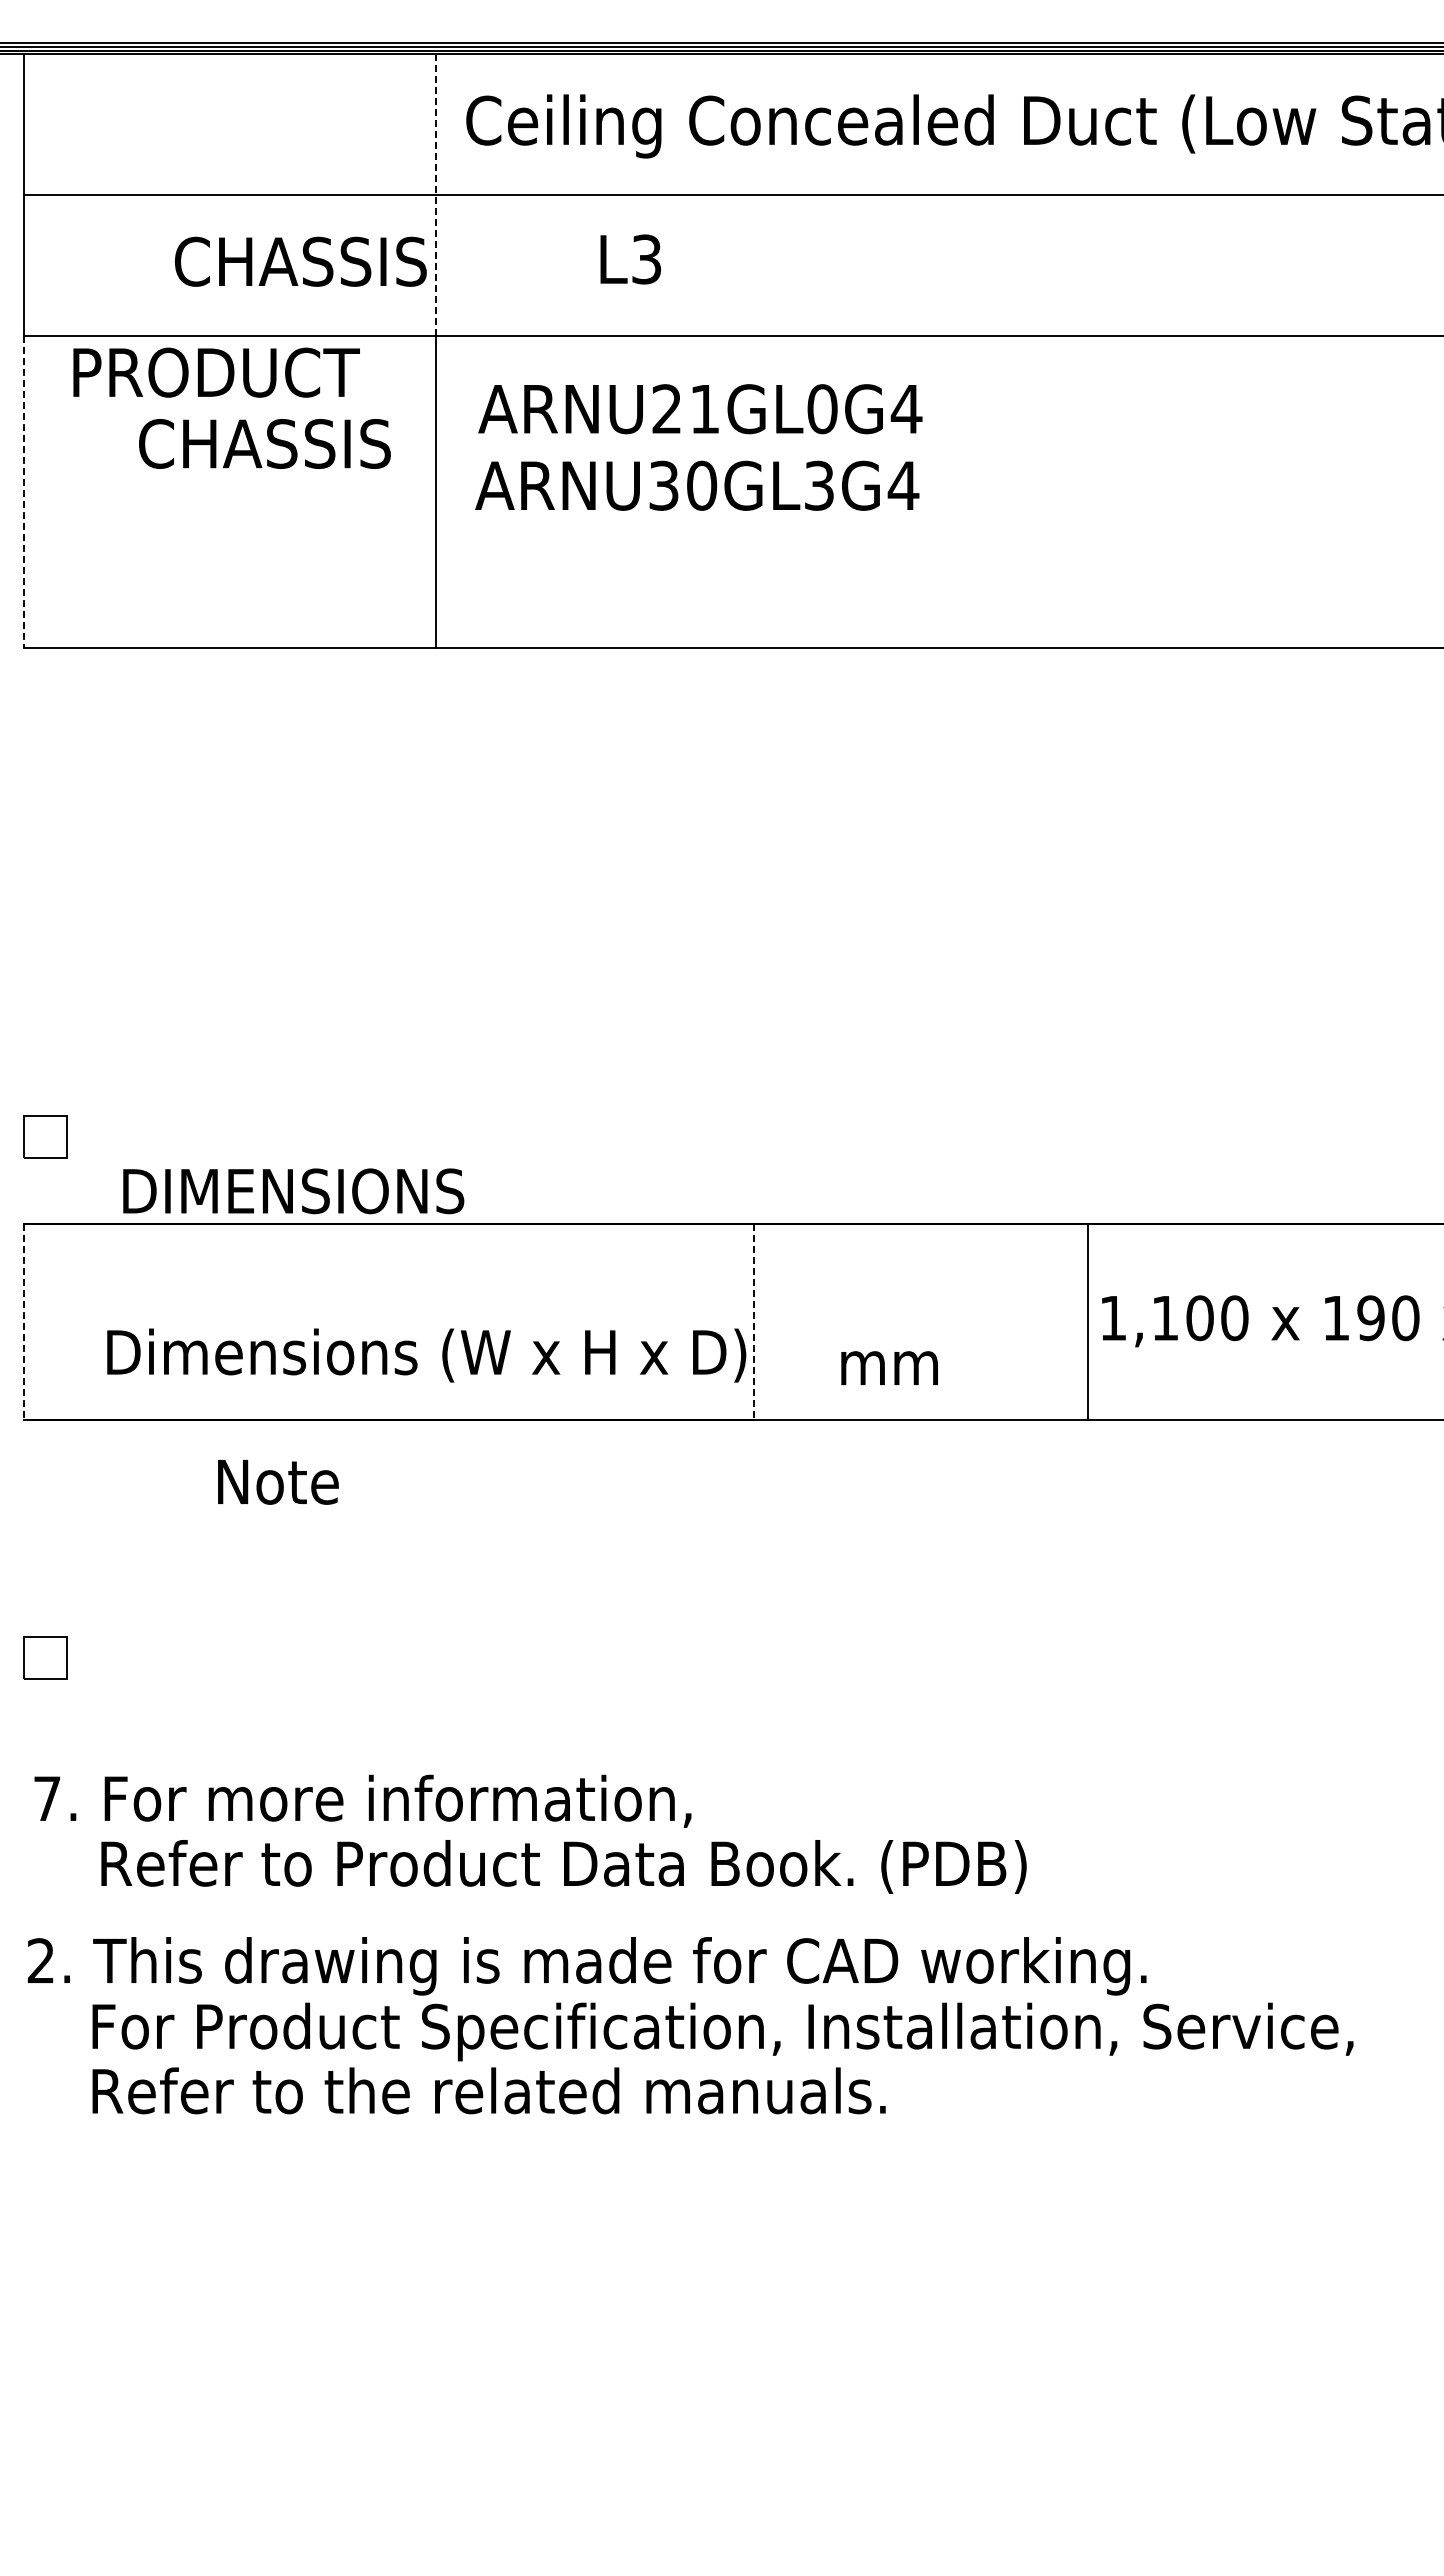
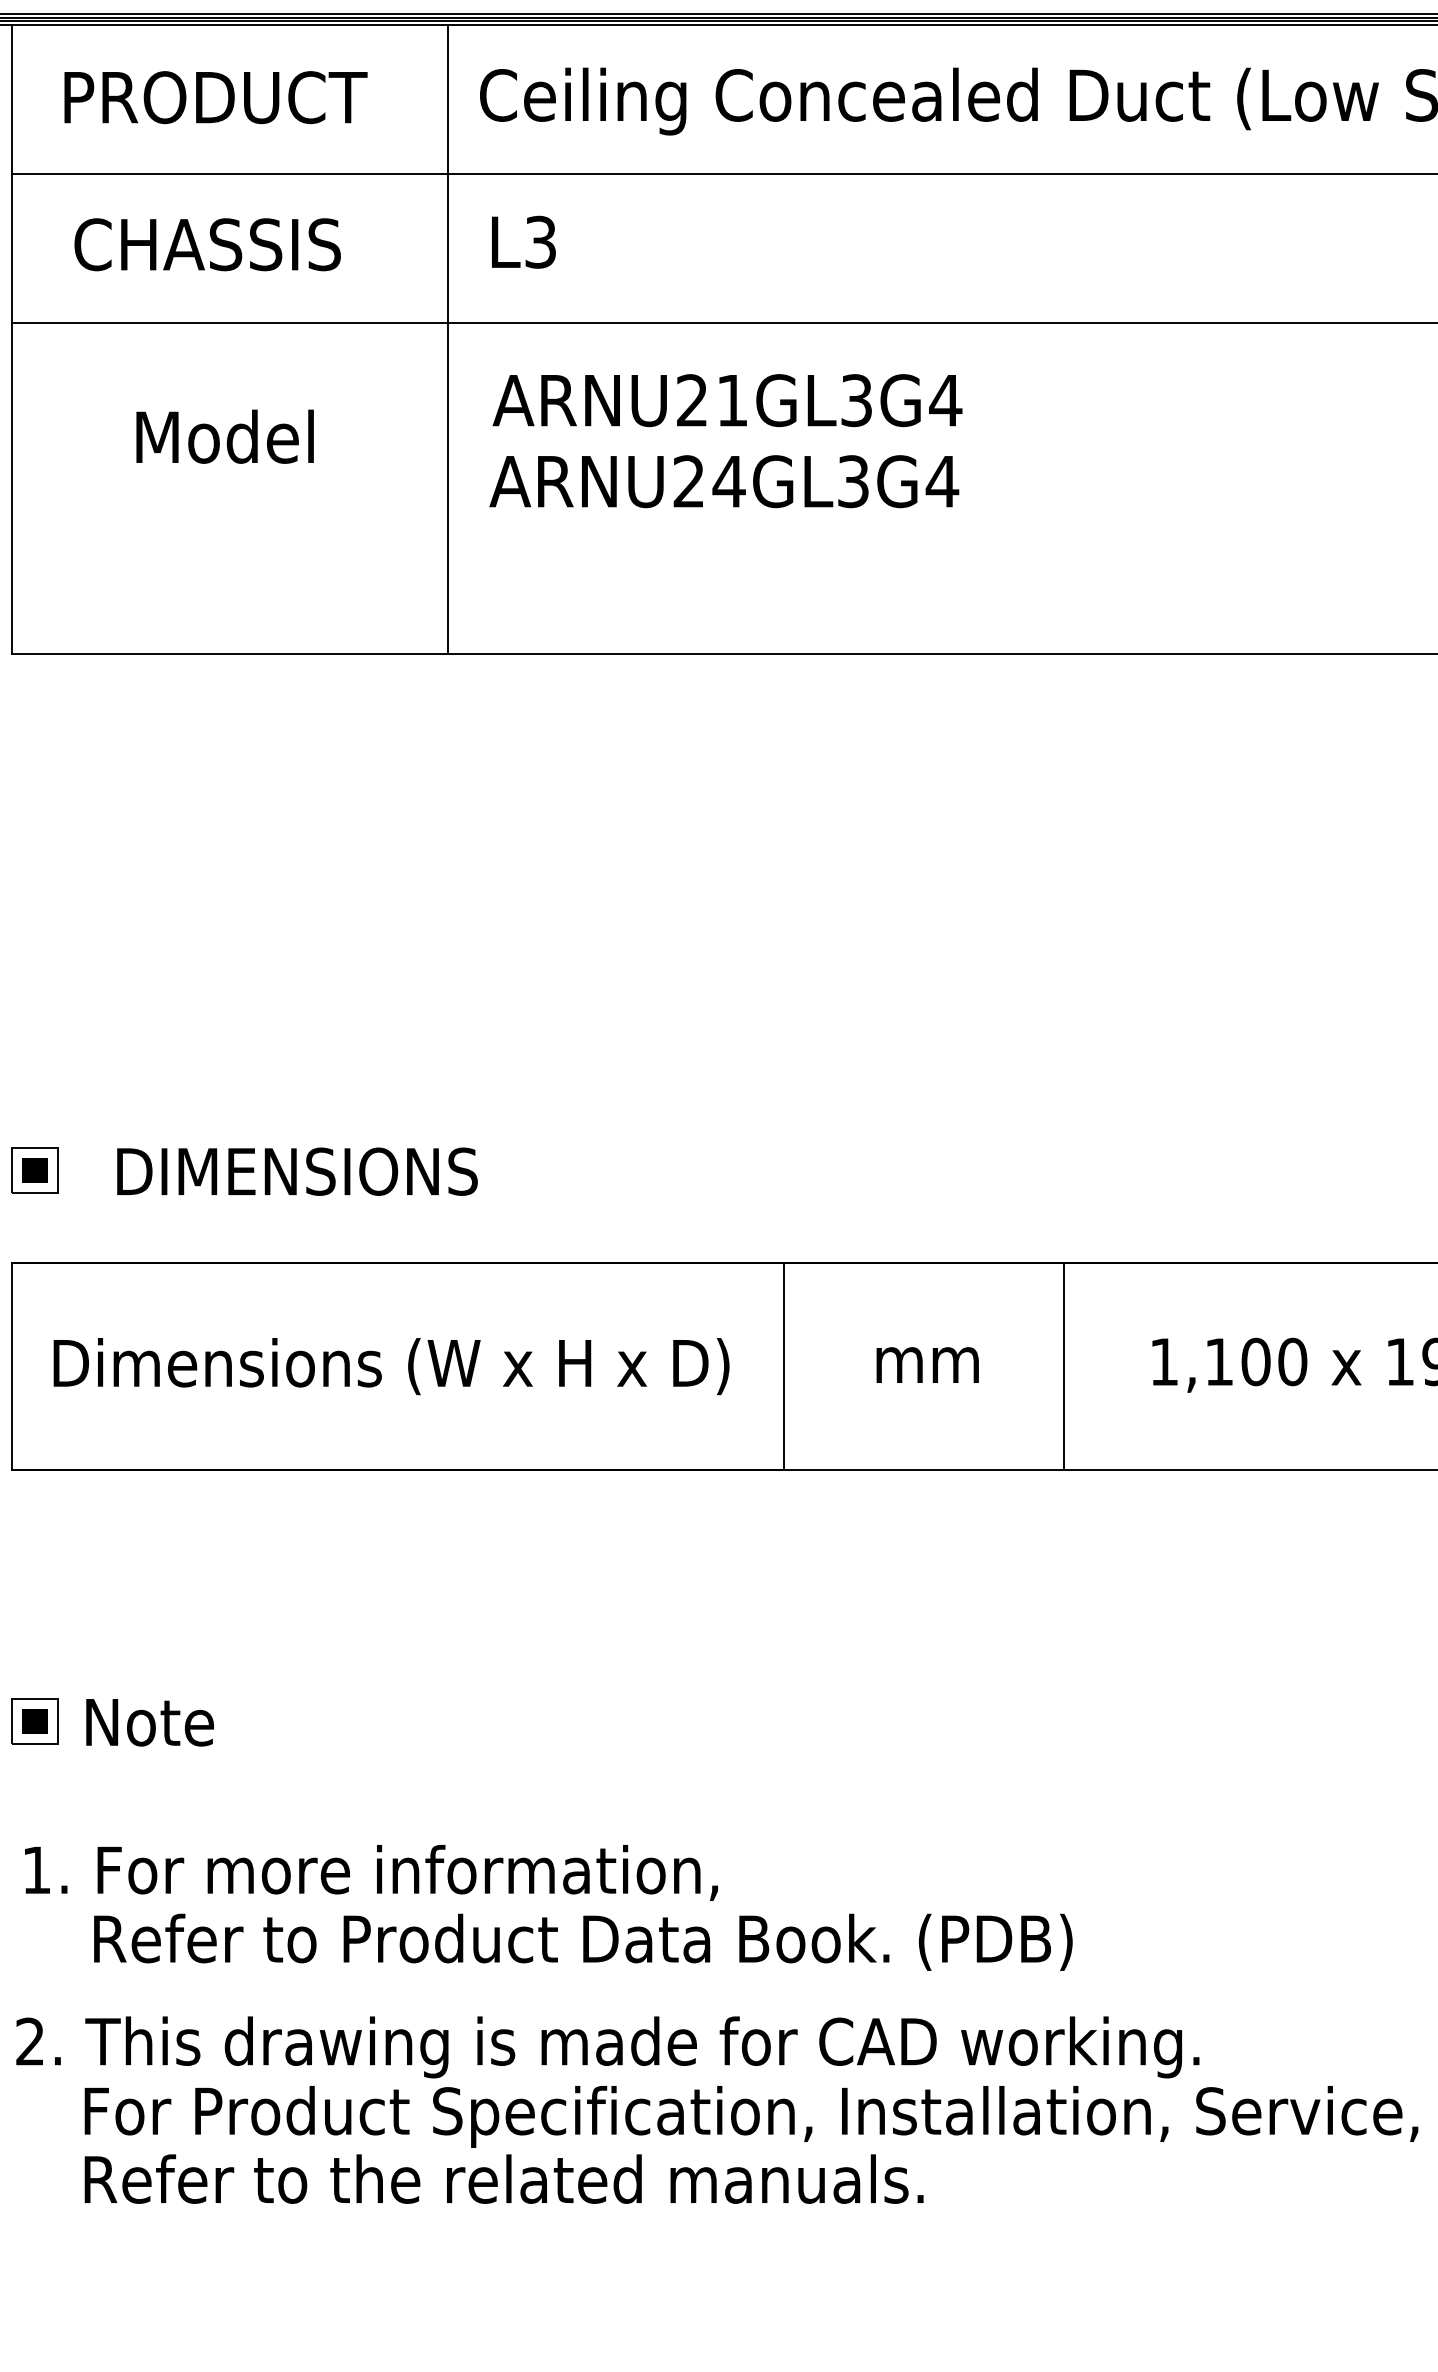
line: (436, 195) -> (448, 174), dashed -> solid
text: (630, 259) -> (523, 242), moved
text: (300, 261) -> (207, 244), moved
text: (216, 372) -> (215, 97), moved
text: (822, 409) -> (856, 400), ARNU21GL0G4 -> ARNU21GL3G4
text: (264, 442) -> (266, 435), CHASSIS -> Model
text: (683, 485) -> (709, 481), ARNU30GL3G4 -> ARNU24GL3G4
line: (23, 492) -> (11, 488), dashed -> solid
fill: (45, 1136) -> (34, 1169), added
text: (293, 1191) -> (297, 1171), moved
line: (23, 1322) -> (11, 1366), dashed -> solid
line: (753, 1322) -> (783, 1366), dashed -> solid
line: (1088, 1322) -> (1063, 1366), moved
text: (426, 1355) -> (391, 1366), moved
text: (889, 1367) -> (927, 1364), moved
text: (278, 1482) -> (150, 1722), moved
fill: (45, 1657) -> (34, 1720), added
text: (47, 1798) -> (37, 1869), 7. -> 1.

